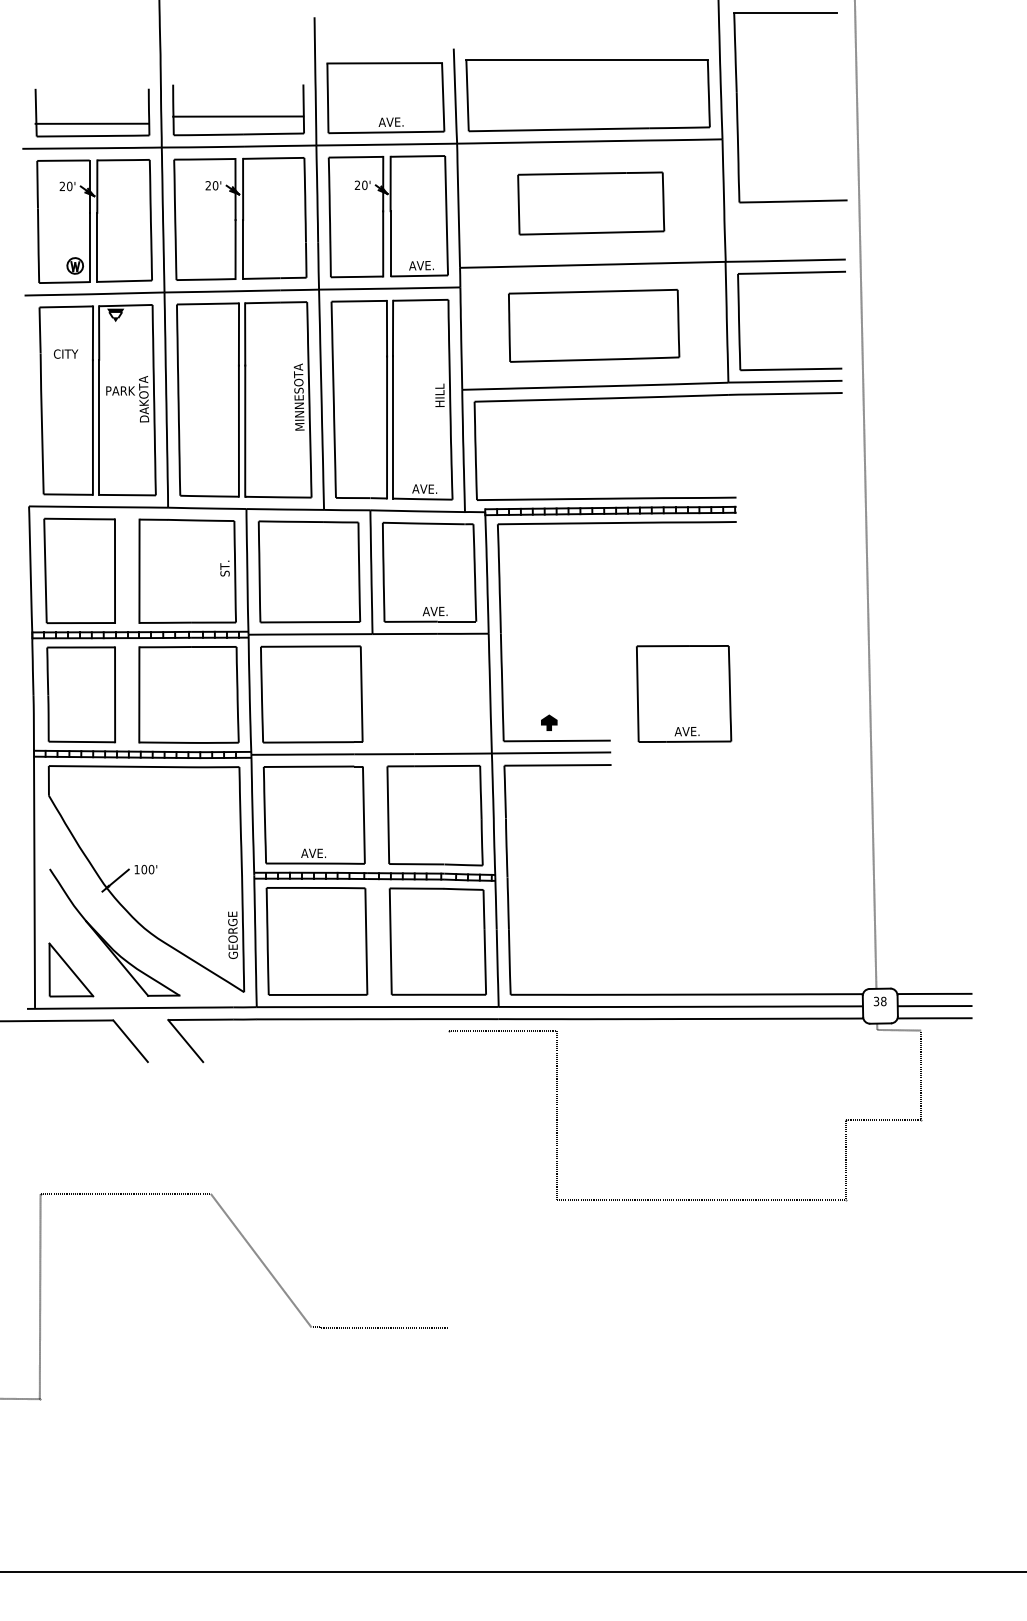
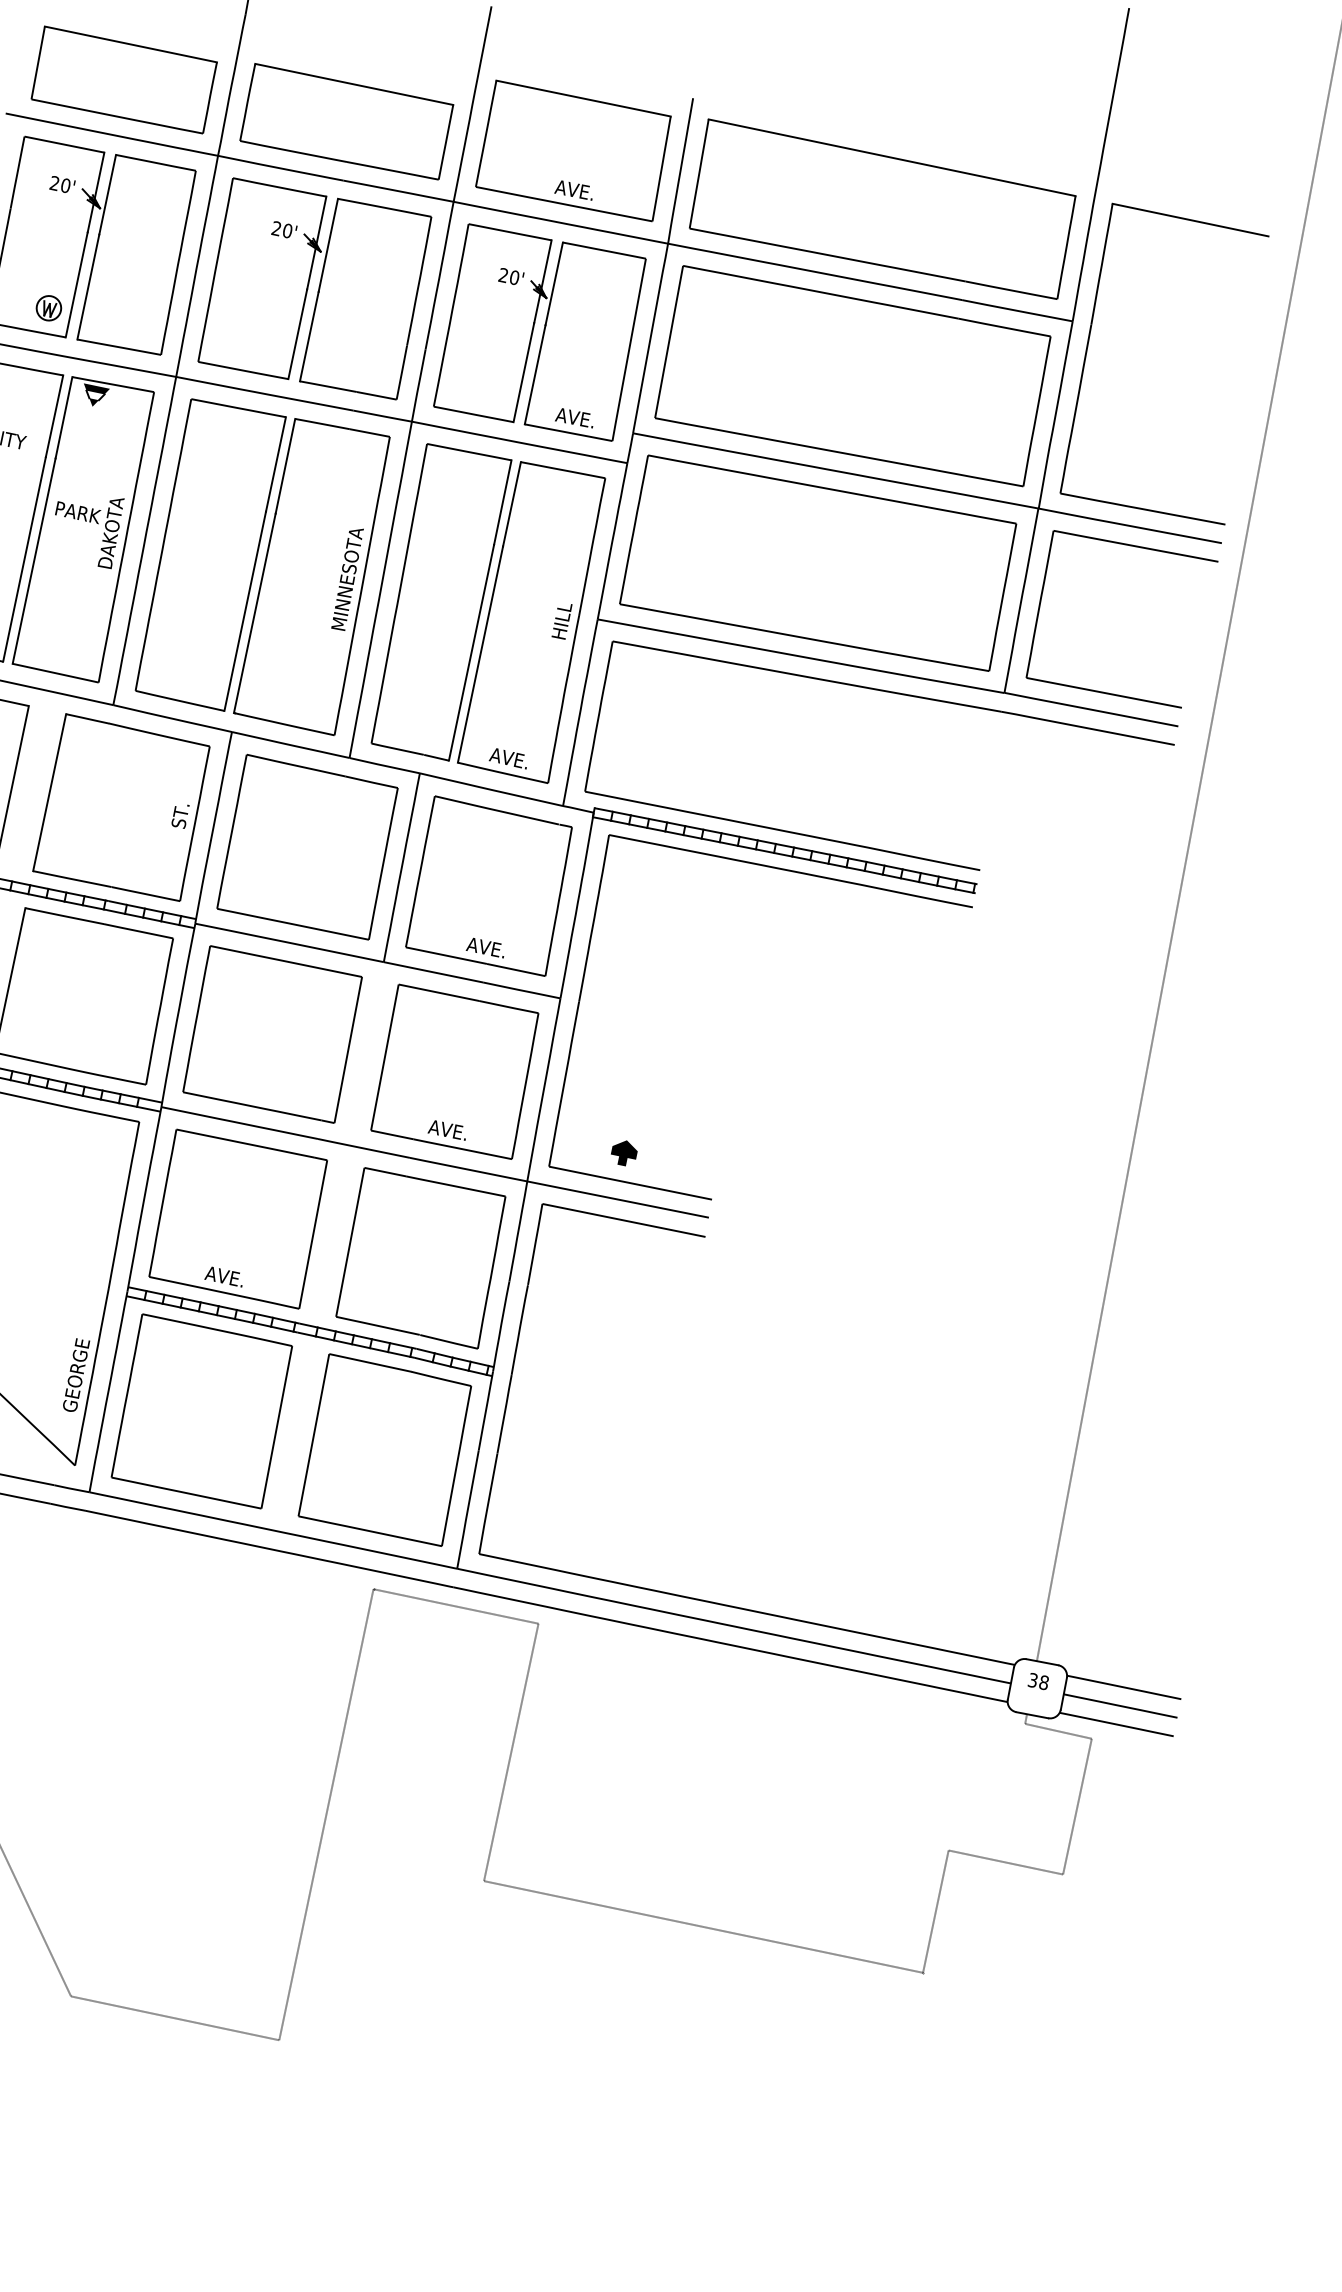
part: (738, 111) -> (1087, 354), moved
line: (238, 116) -> (354, 84), moved
line: (91, 123) -> (129, 43), moved
part: (590, 203) -> (851, 376), size x1.67
part: (593, 325) -> (817, 563), size x1.43
part: (684, 693) -> (456, 1071), moved
line: (448, 1178) -> (326, 1813), added

